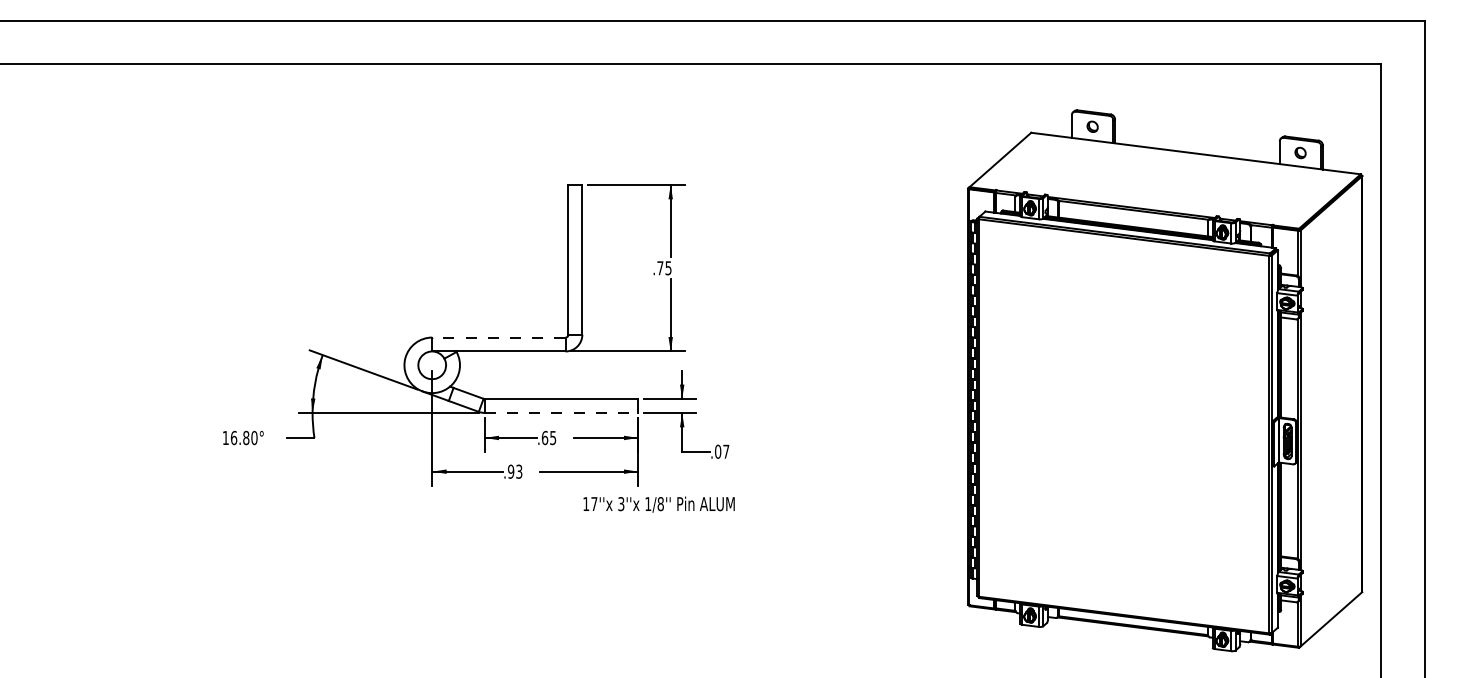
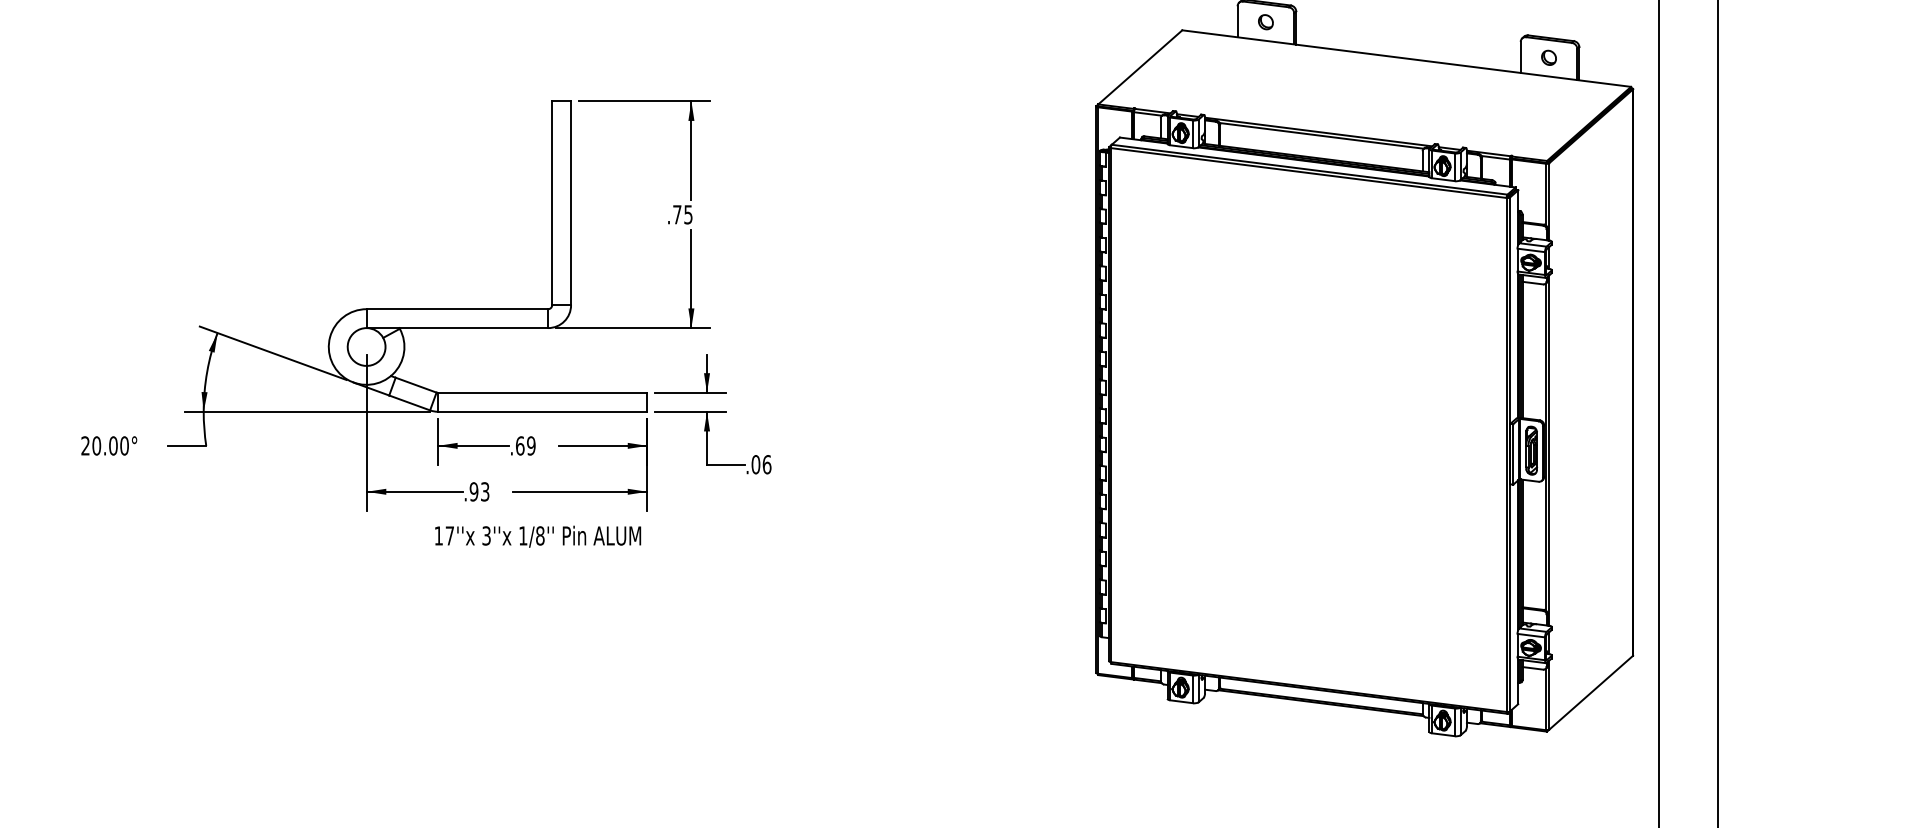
line: (498, 337) -> (456, 309), dashed -> solid
line: (561, 412) -> (542, 411), dashed -> solid
text: (235, 437) -> (98, 445), 16.80° -> 20.00°
text: (553, 437) -> (531, 445), .65 -> .69
text: (726, 451) -> (767, 464), .07 -> .06
text: (658, 504) -> (537, 536), moved

